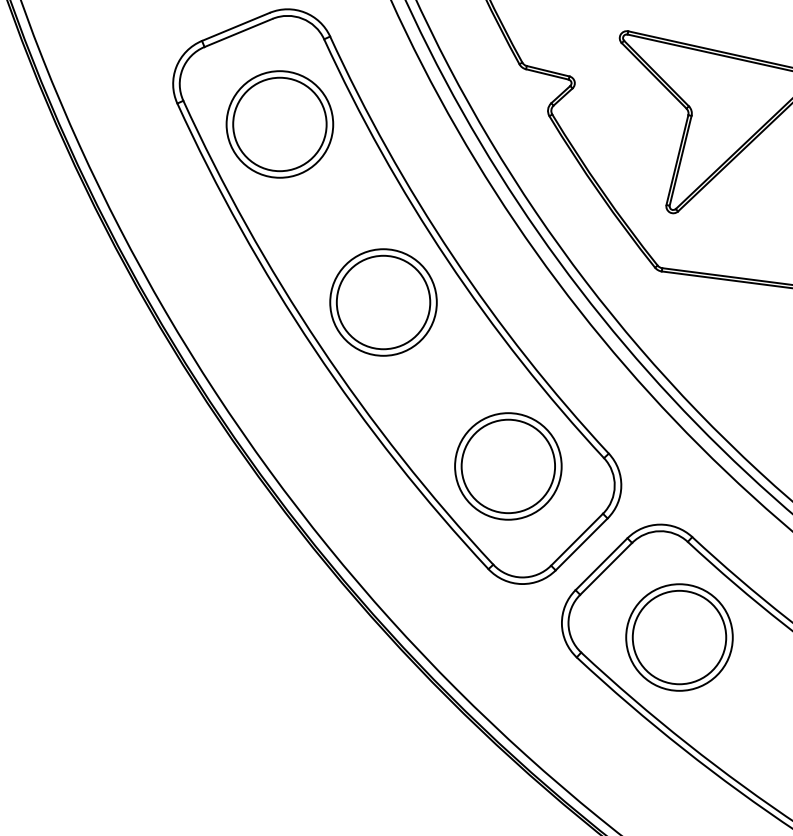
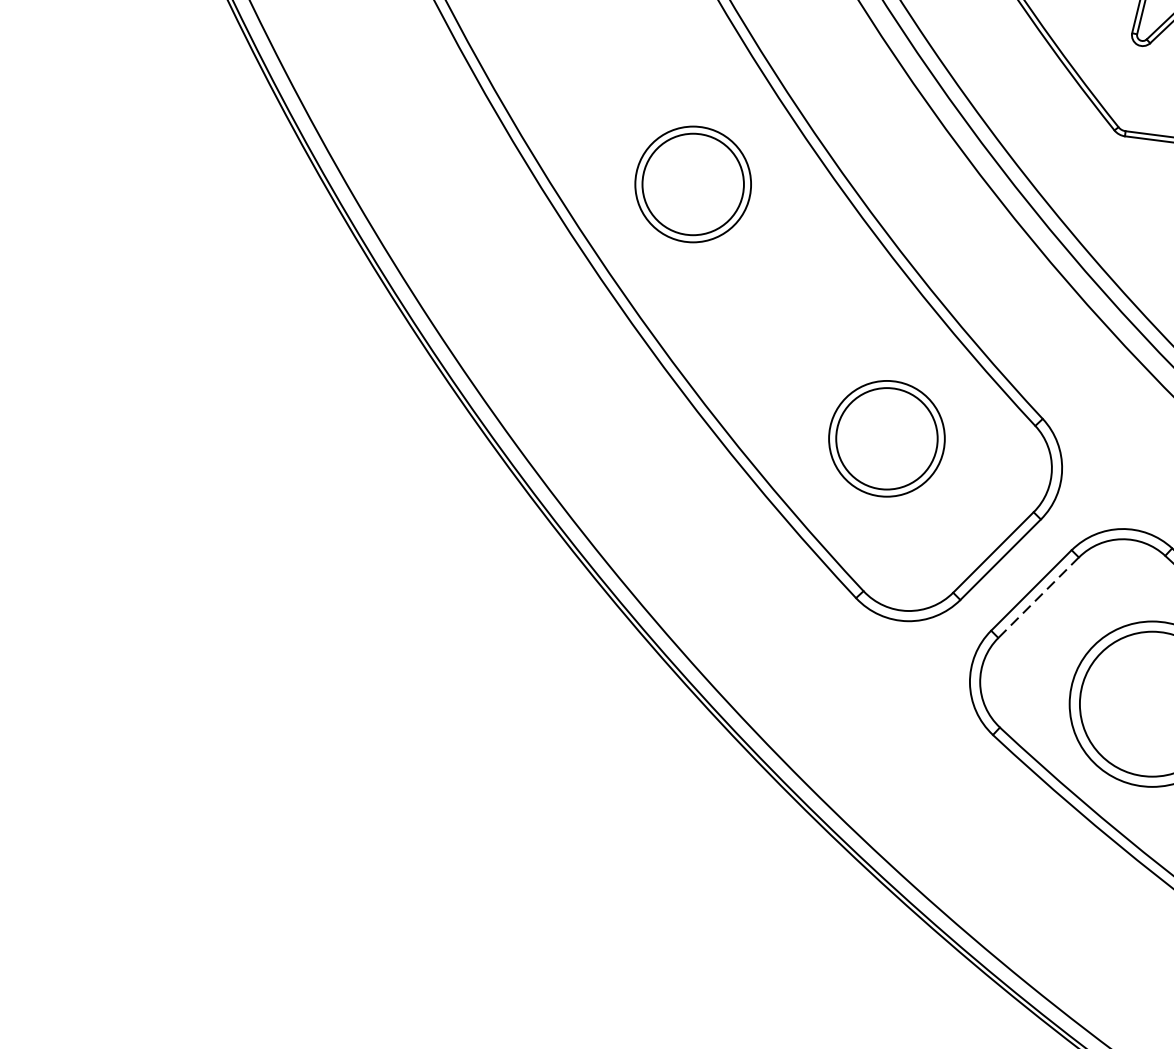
part: (383, 302) -> (693, 184), size x0.7
part: (508, 466) -> (887, 438), size x0.7
line: (606, 568) -> (1039, 597), solid -> dashed

